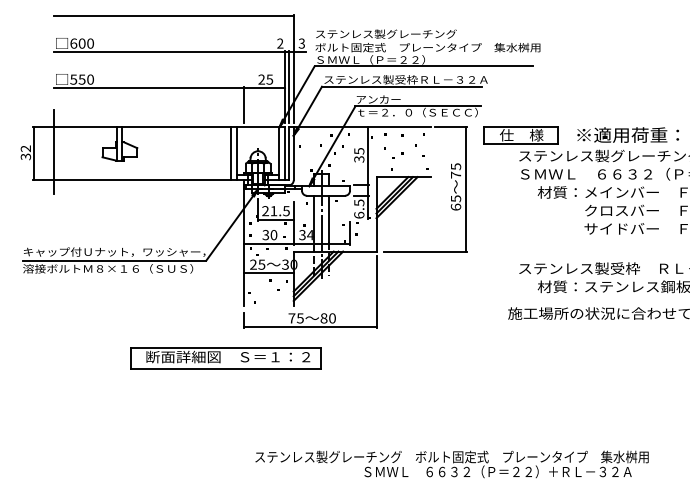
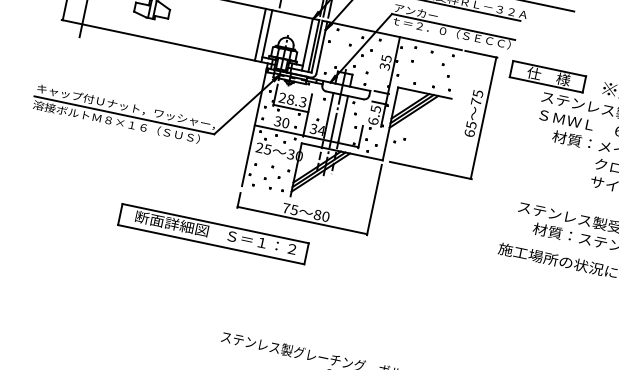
part: (397, 155) -> (399, 140), moved
text: (279, 211) -> (296, 101), 21.5 -> 28.3
line: (268, 273) -> (272, 159), removed

